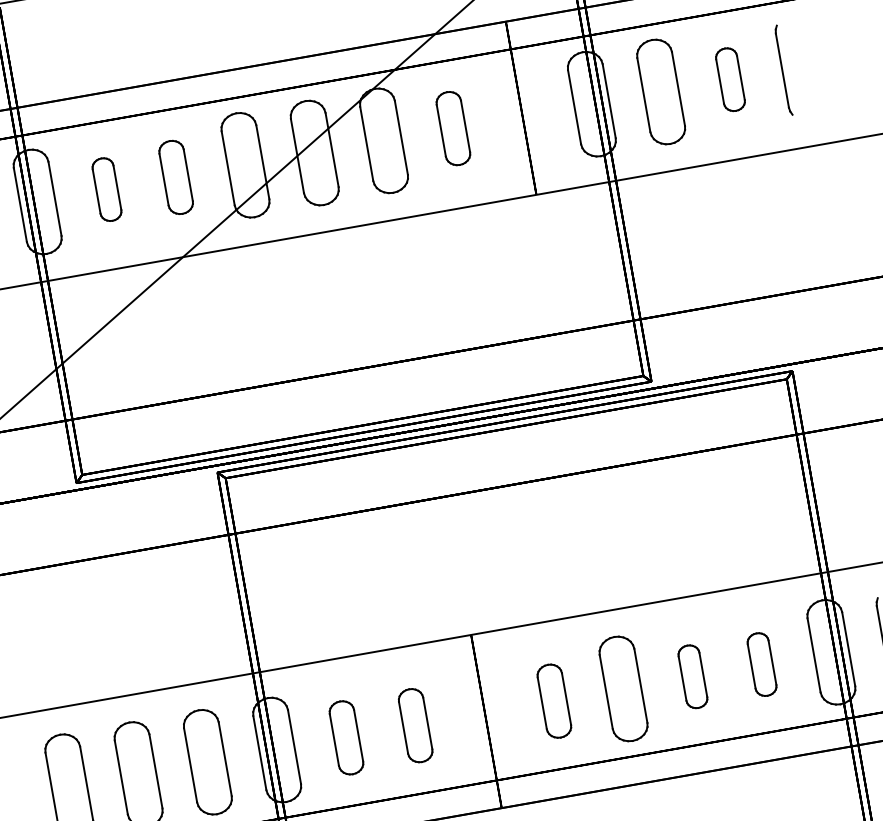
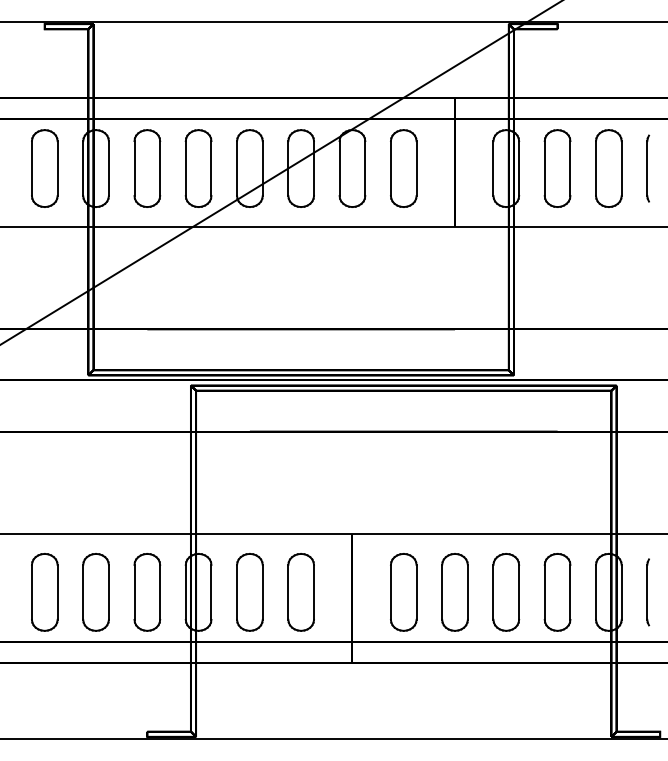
part: (729, 79) -> (608, 168), size x1.67
part: (452, 128) -> (403, 168), size x1.43
part: (176, 177) -> (198, 168), size x1.43
part: (107, 189) -> (147, 168), size x1.67
part: (762, 664) -> (557, 592), size x1.67
part: (693, 676) -> (506, 592), size x1.67
part: (553, 701) -> (403, 592), size x1.43
part: (414, 725) -> (300, 592), size x1.43
part: (345, 738) -> (249, 592), size x1.43

